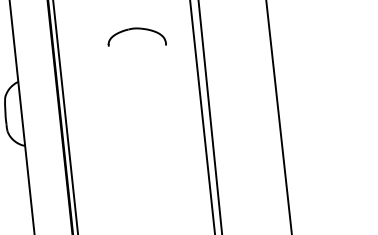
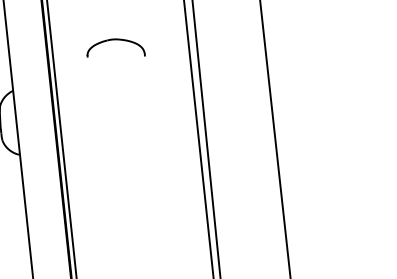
part: (136, 29) -> (115, 40), moved

